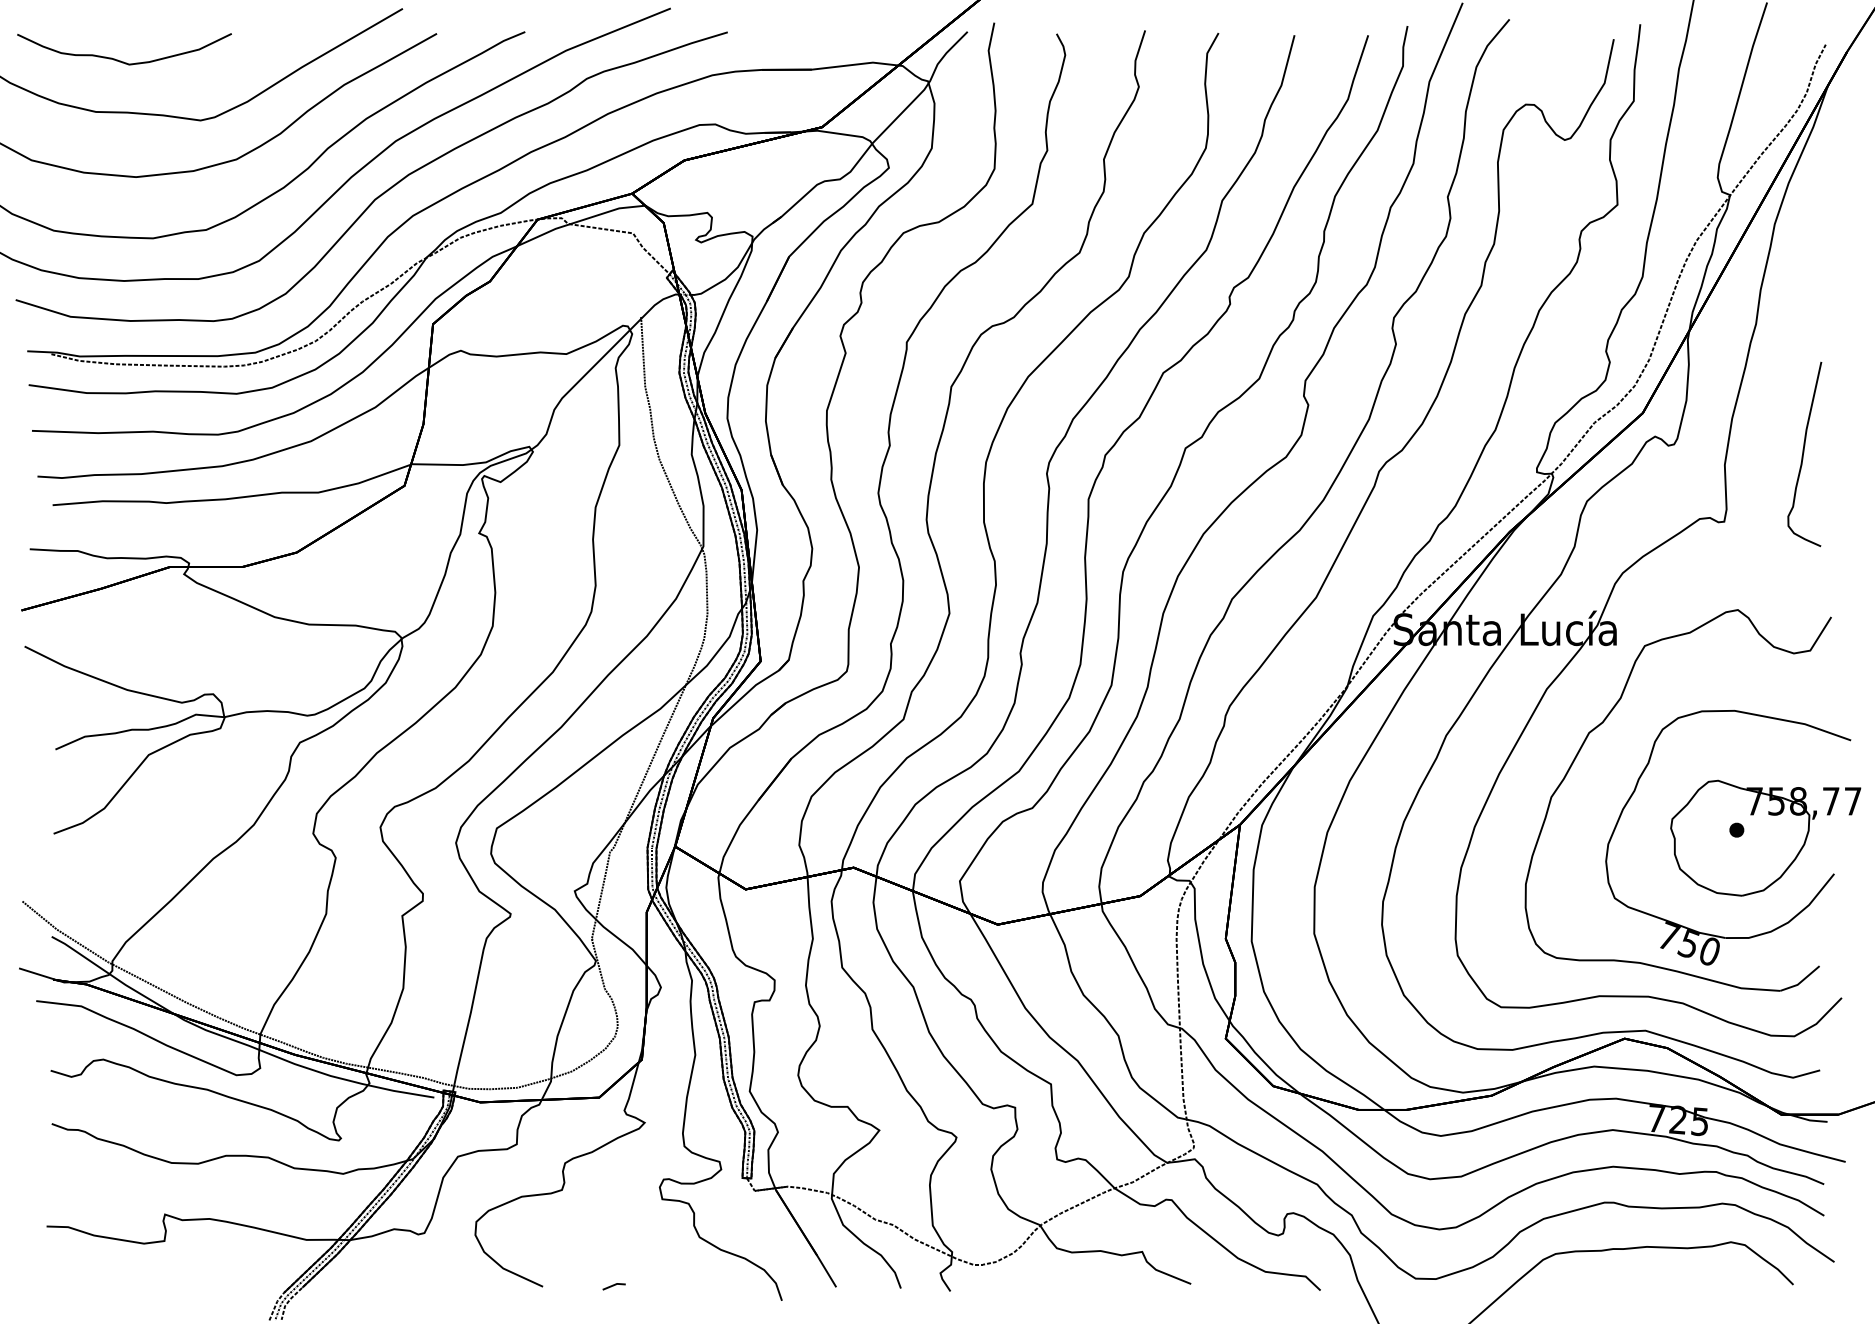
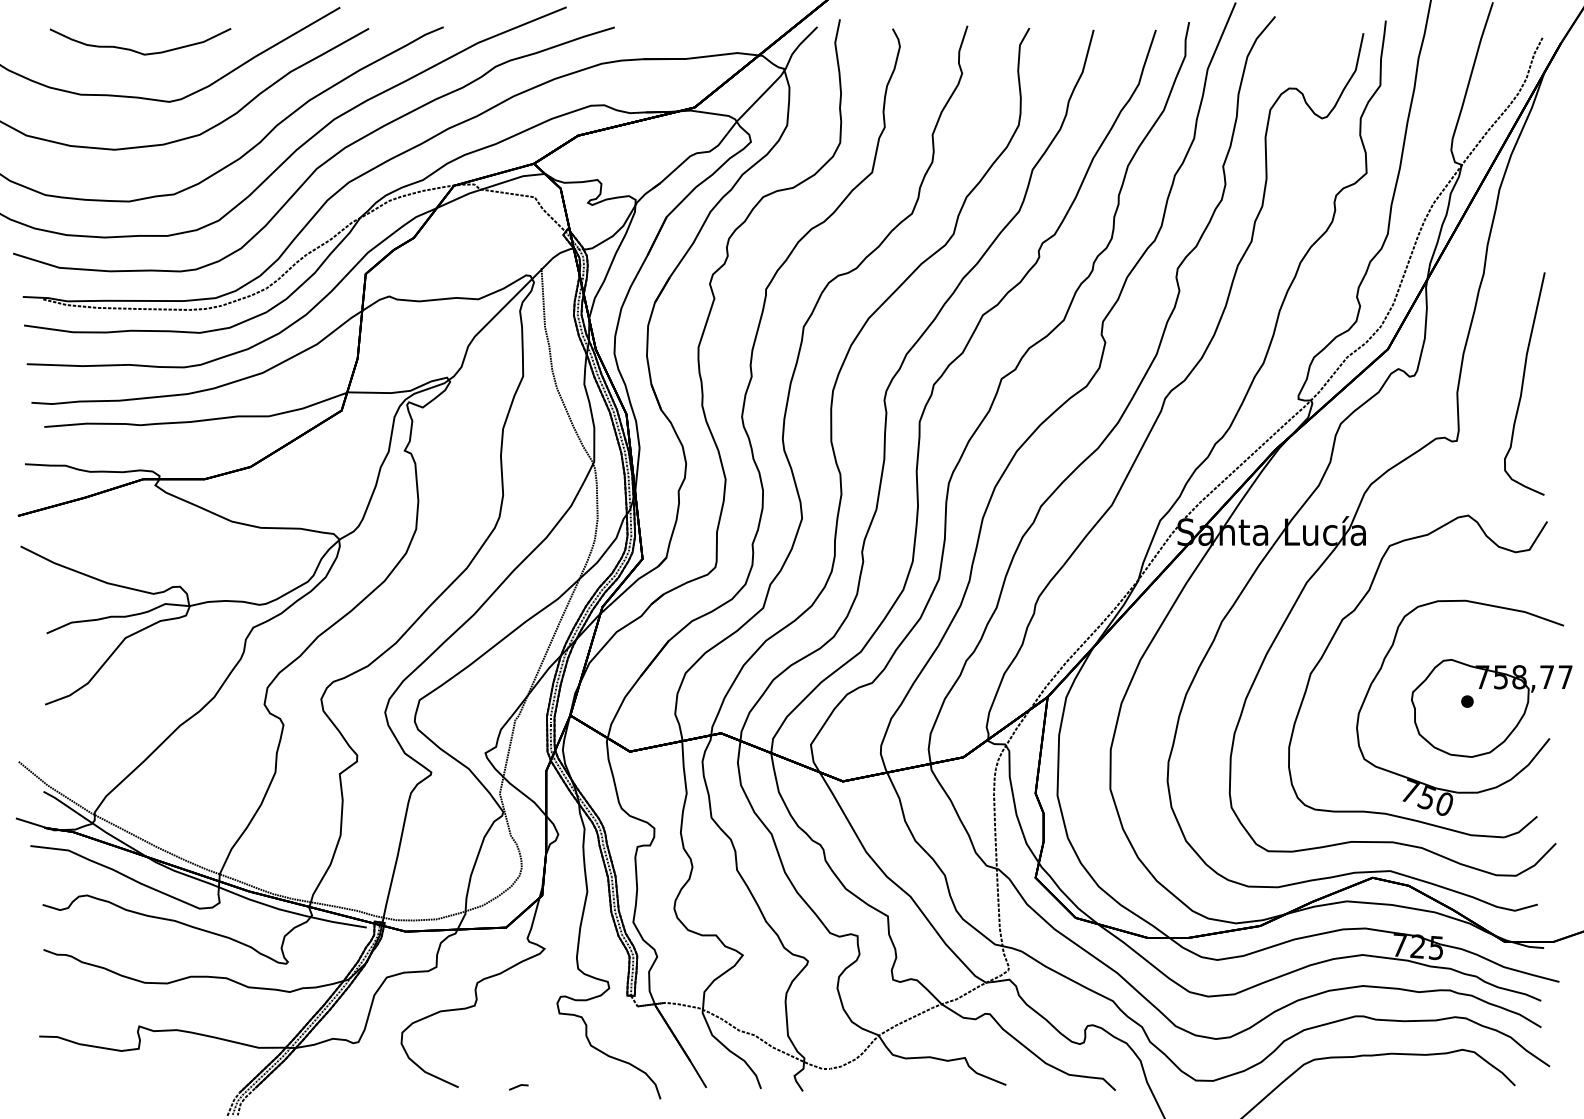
part: (120, 60) -> (137, 51), moved
part: (1804, 454) -> (1524, 384), size x1.43

